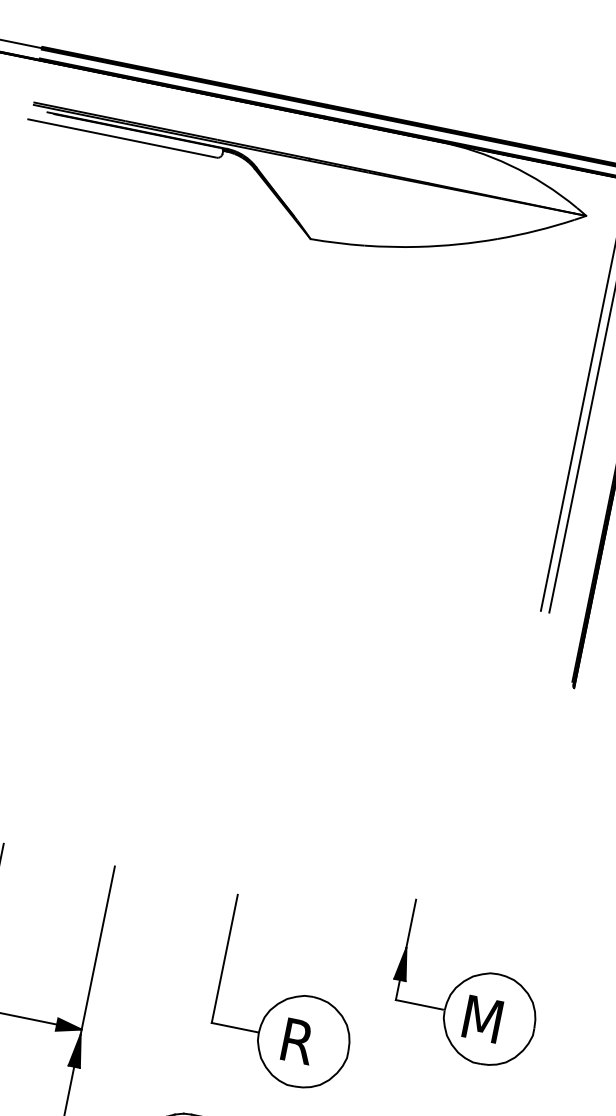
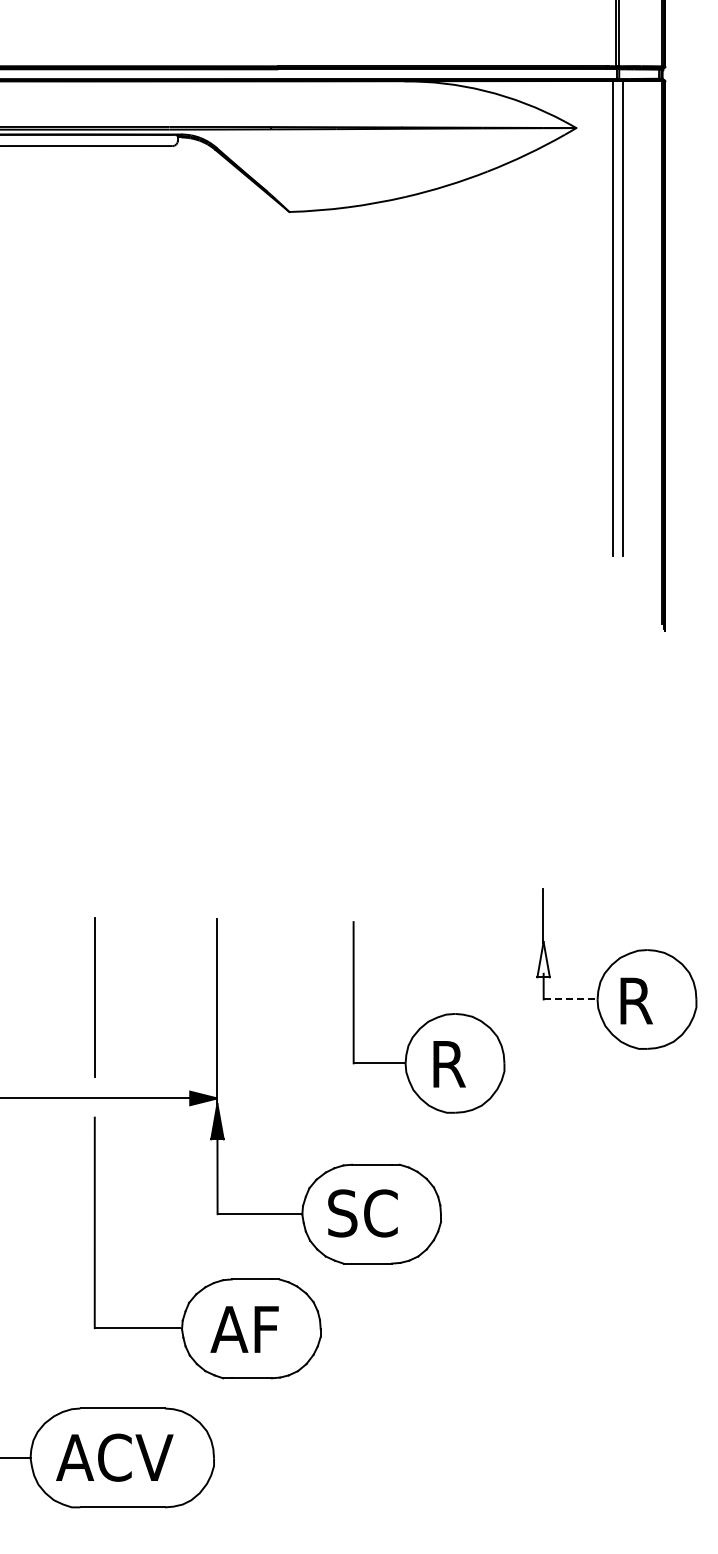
fill: (403, 963) -> (543, 959), removed
line: (419, 1004) -> (569, 999), solid -> dashed
text: (485, 1019) -> (642, 1000), M -> R

